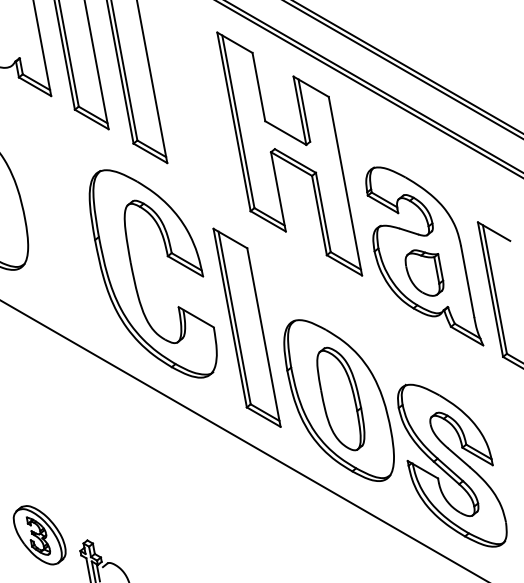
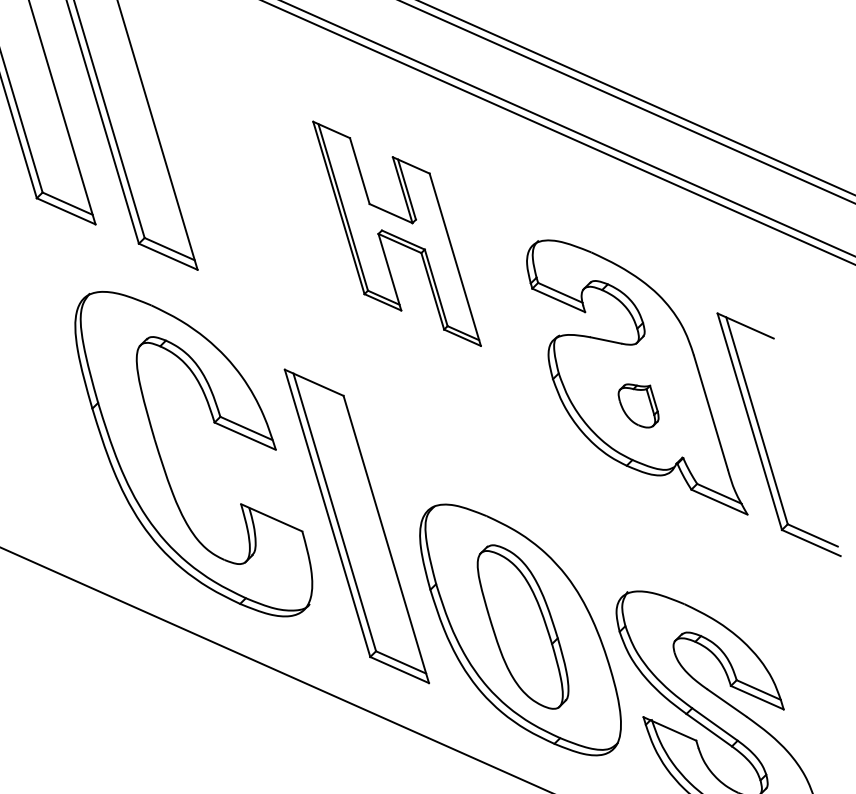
part: (289, 153) -> (396, 233), size x0.6
part: (424, 272) -> (638, 405), size x0.6

